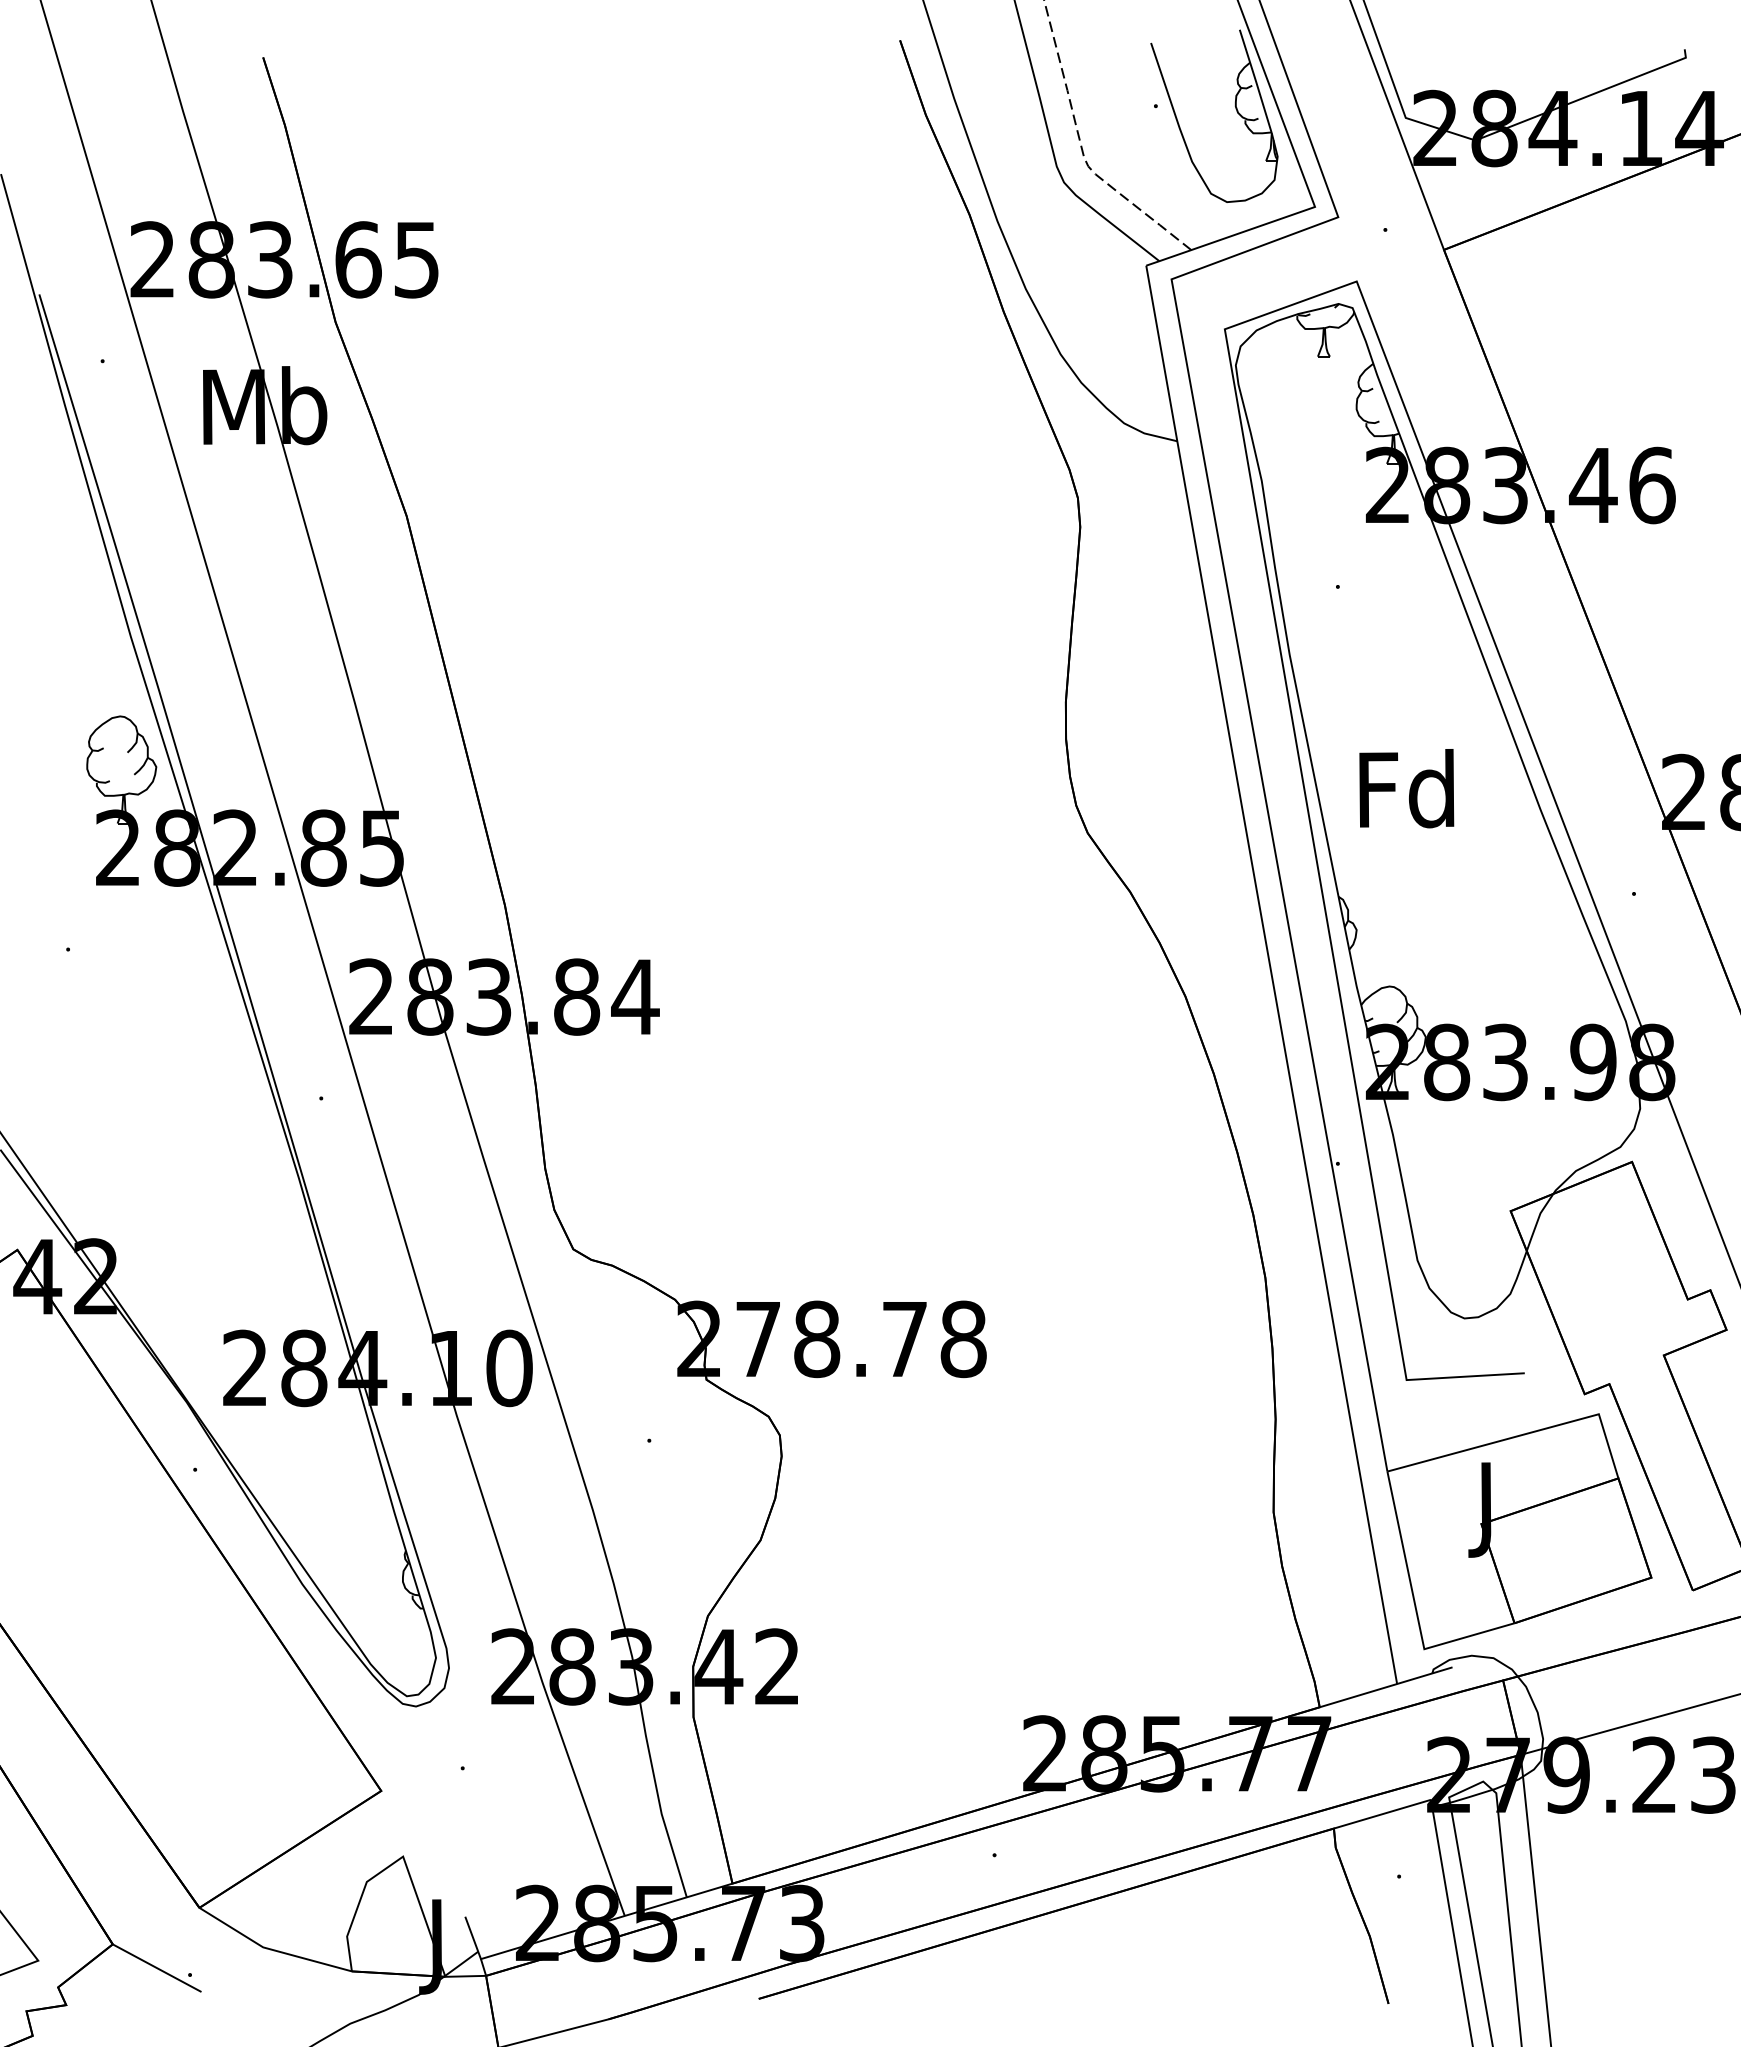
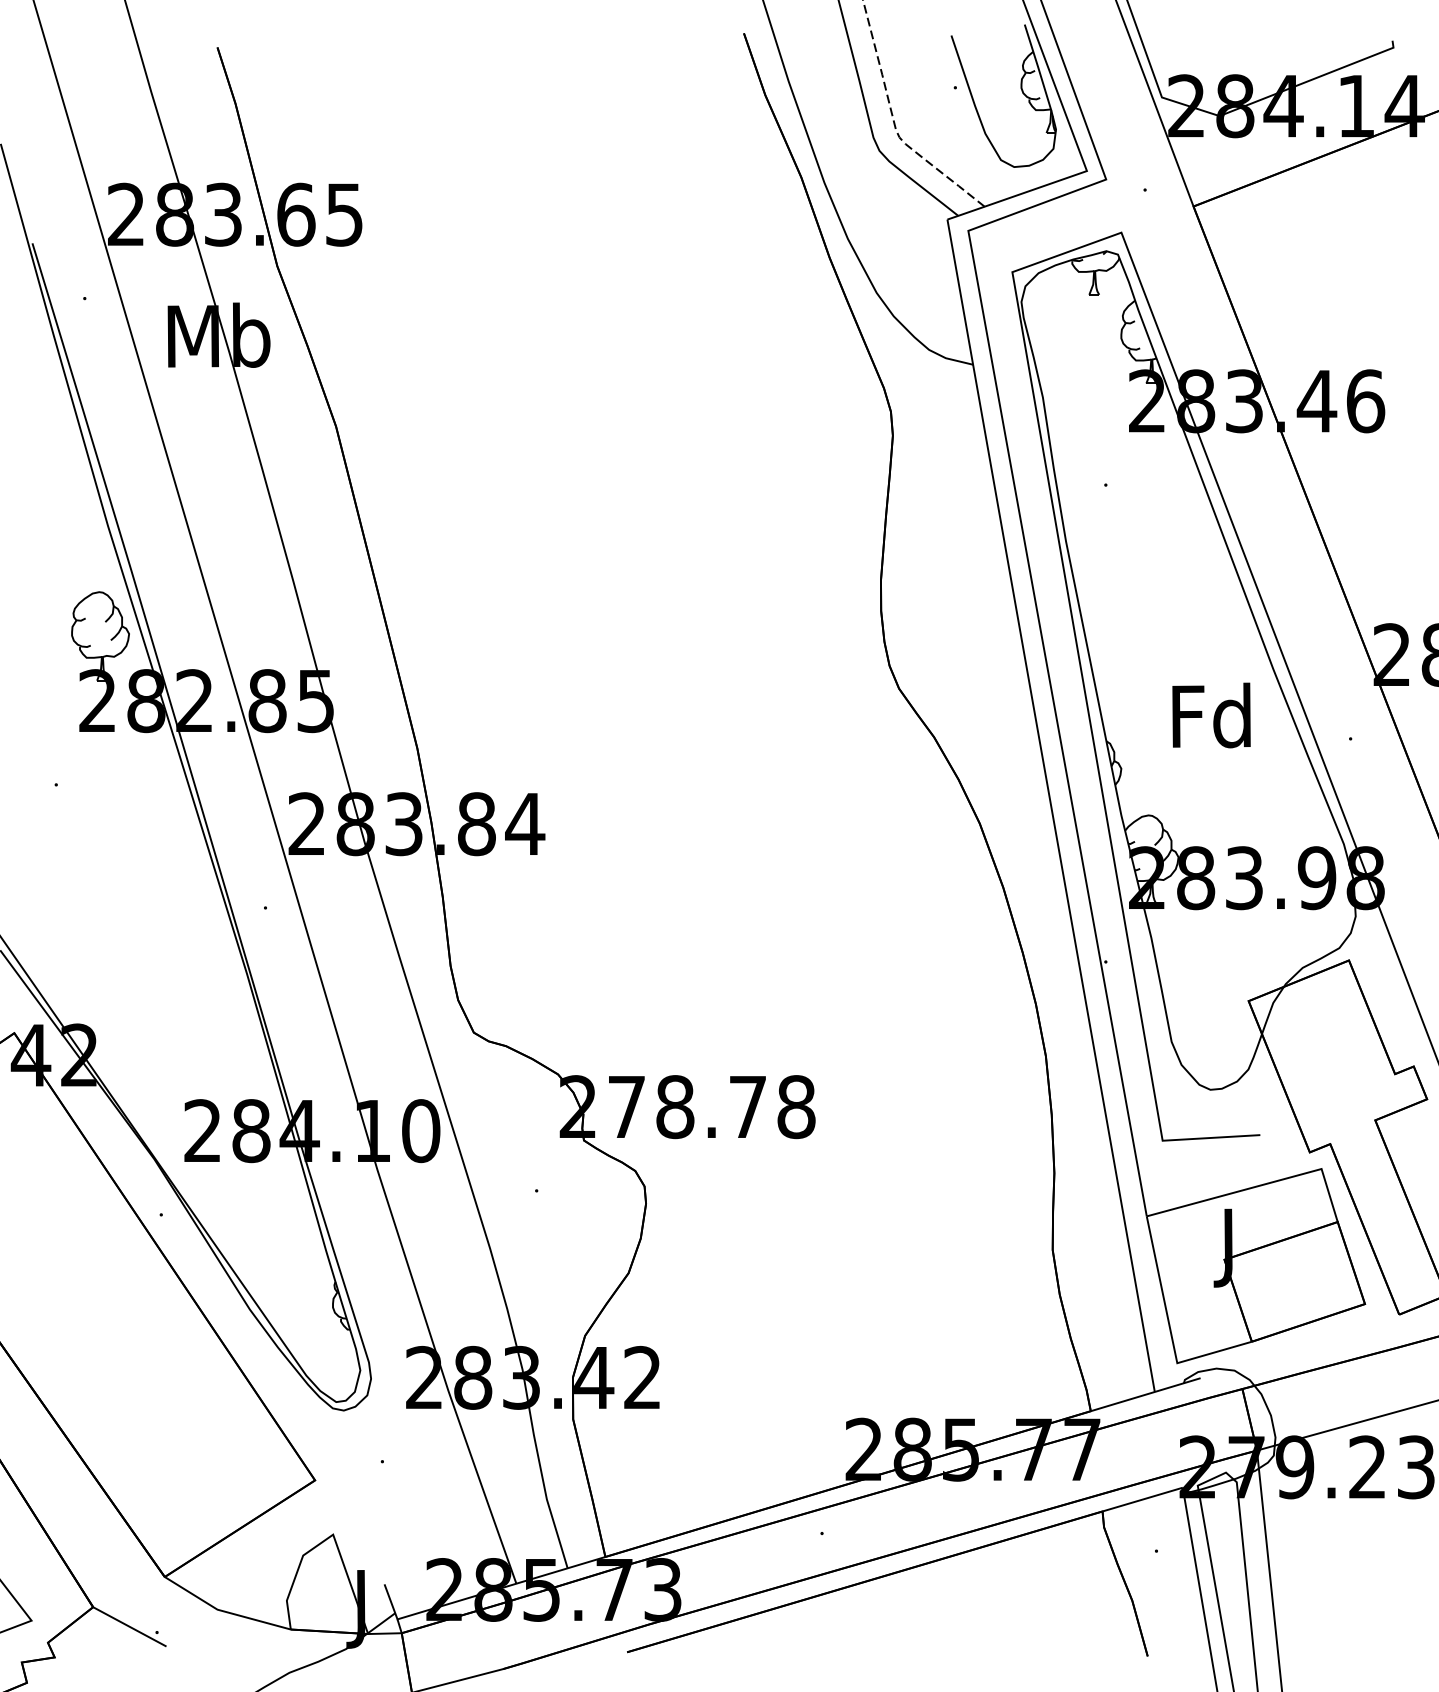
text: (1406, 788) -> (1211, 715), moved

